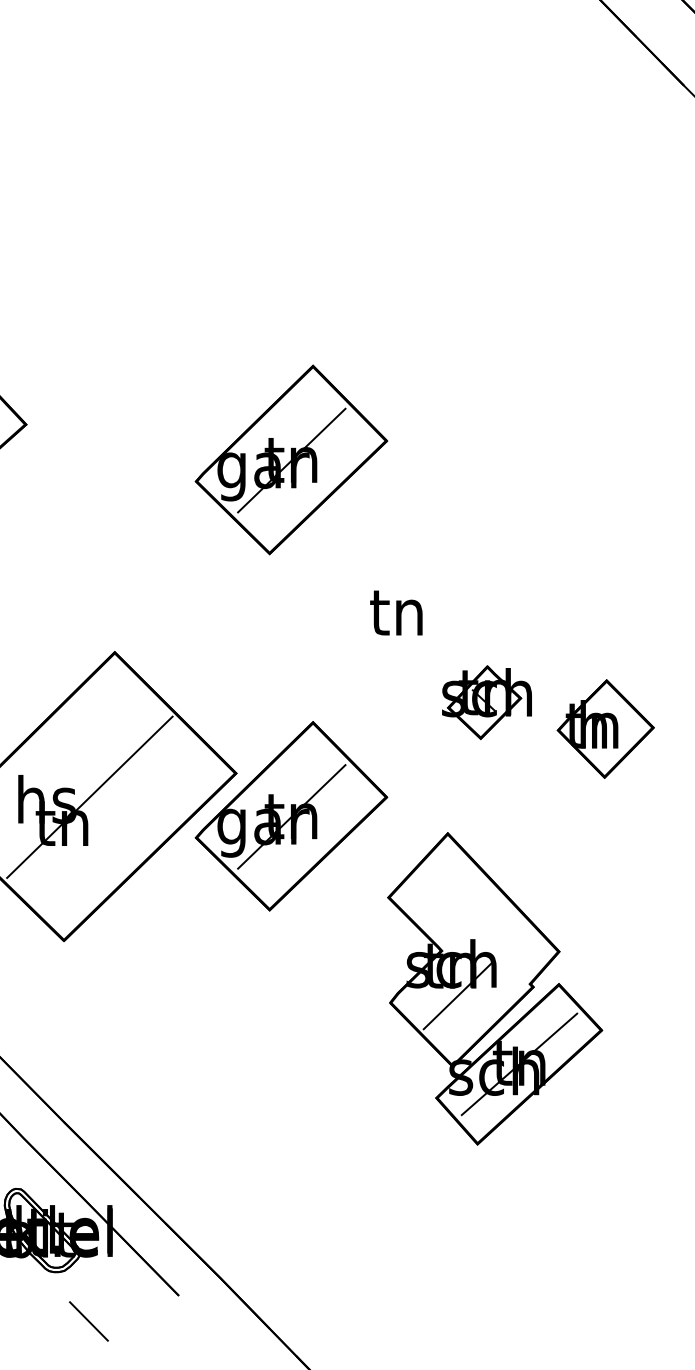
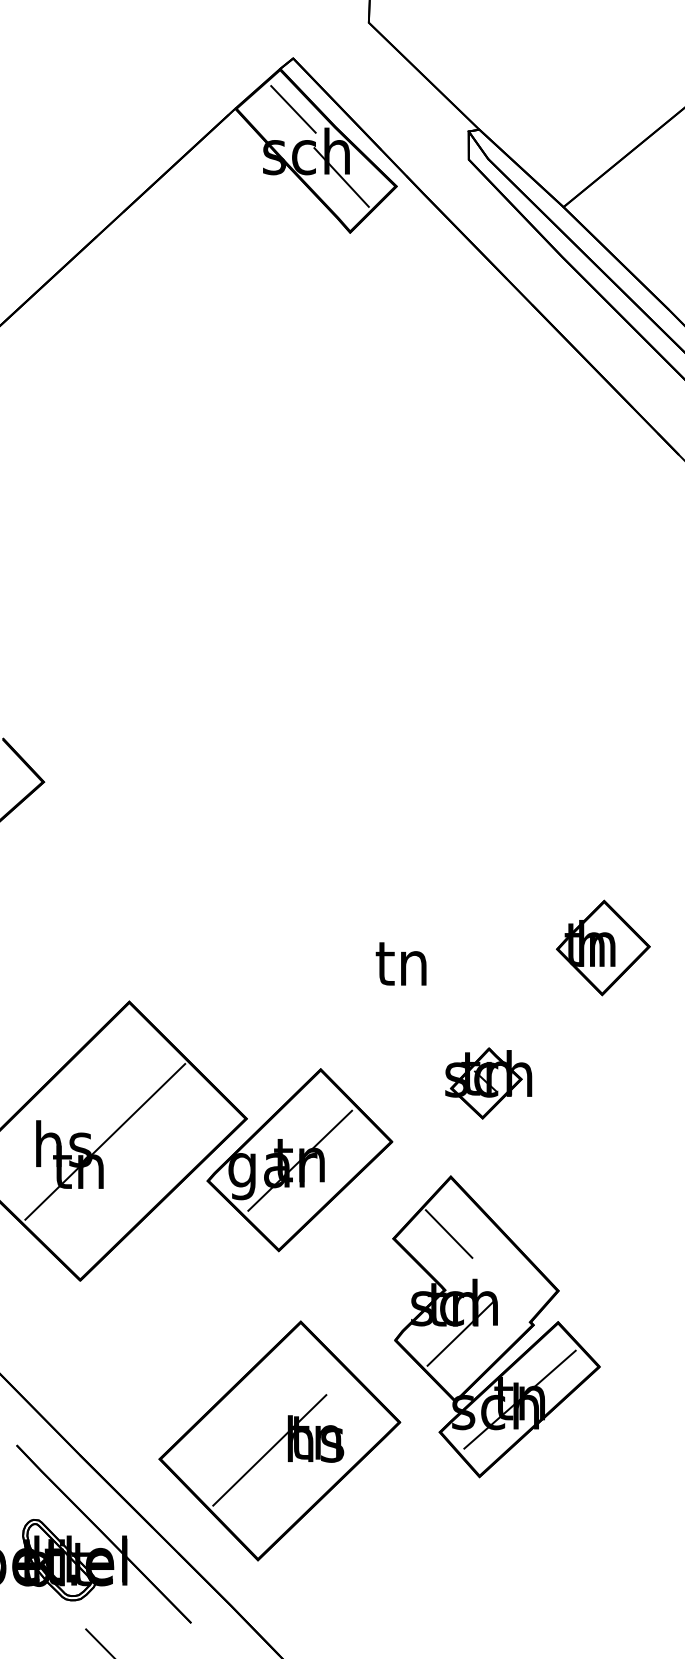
part: (291, 460) -> (299, 816), removed
part: (486, 702) -> (488, 1083), moved
part: (605, 728) -> (603, 947), moved
line: (445, 892) -> (448, 1233), added
part: (270, 1106) -> (279, 1440), added

